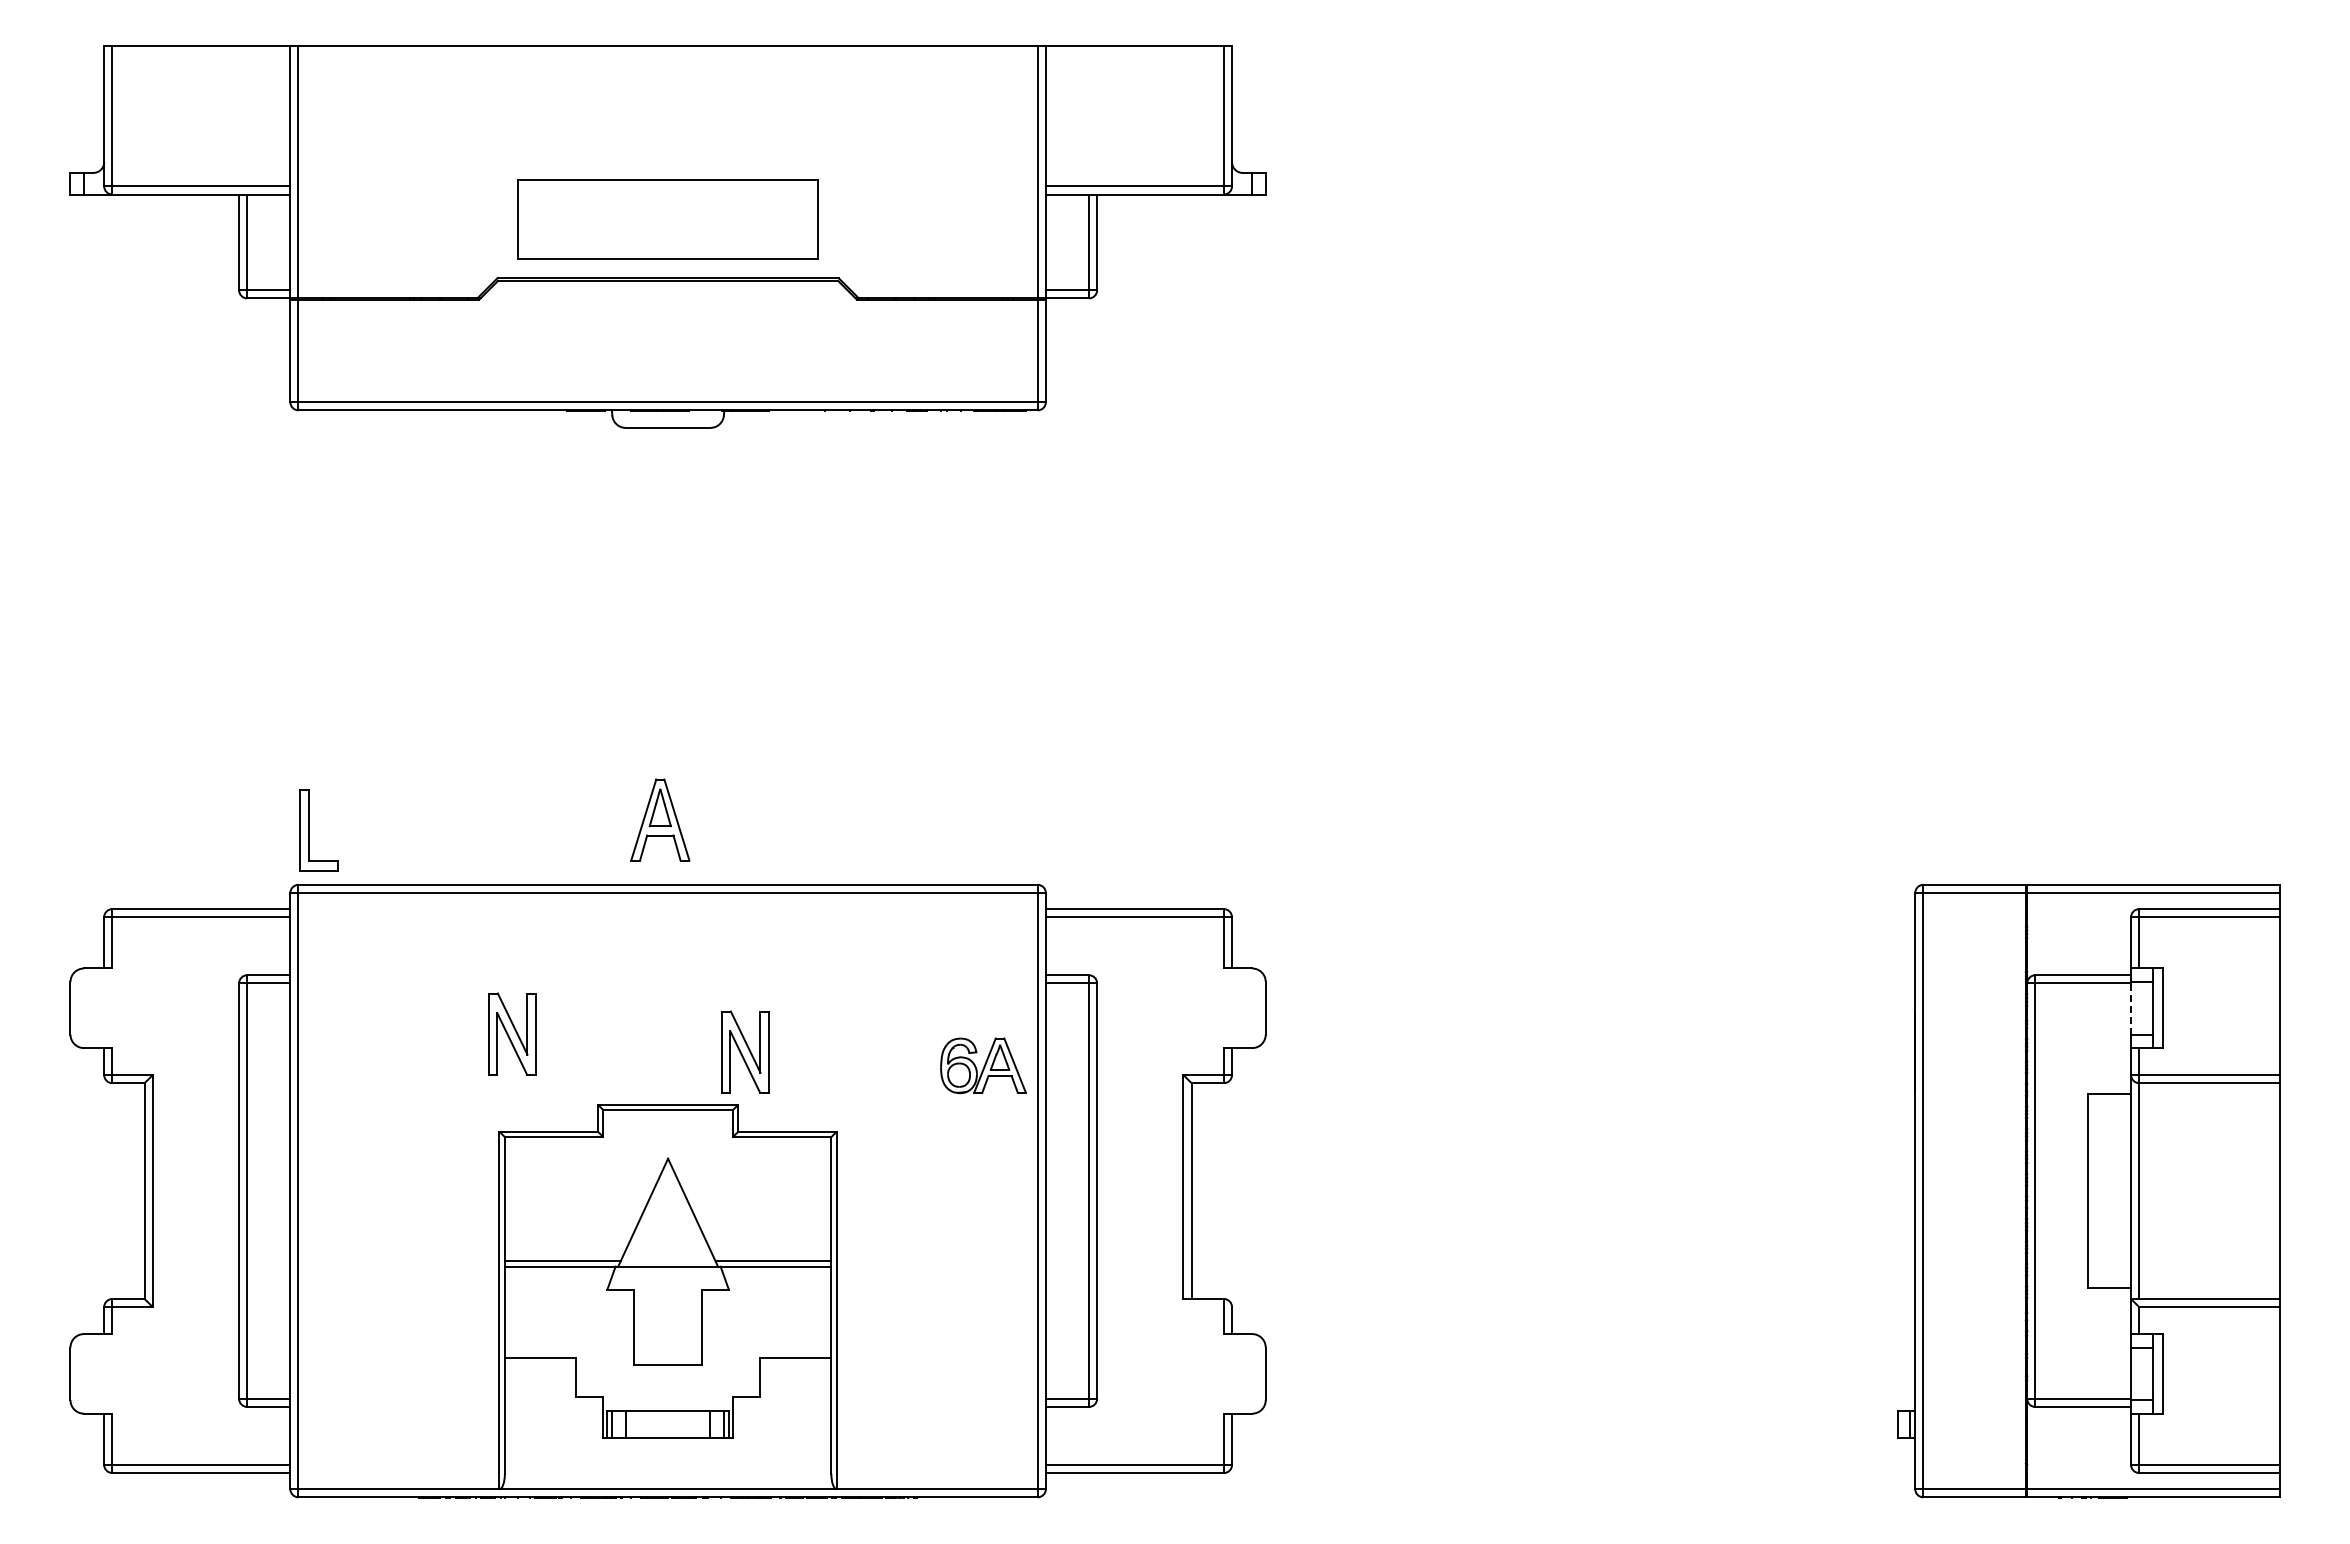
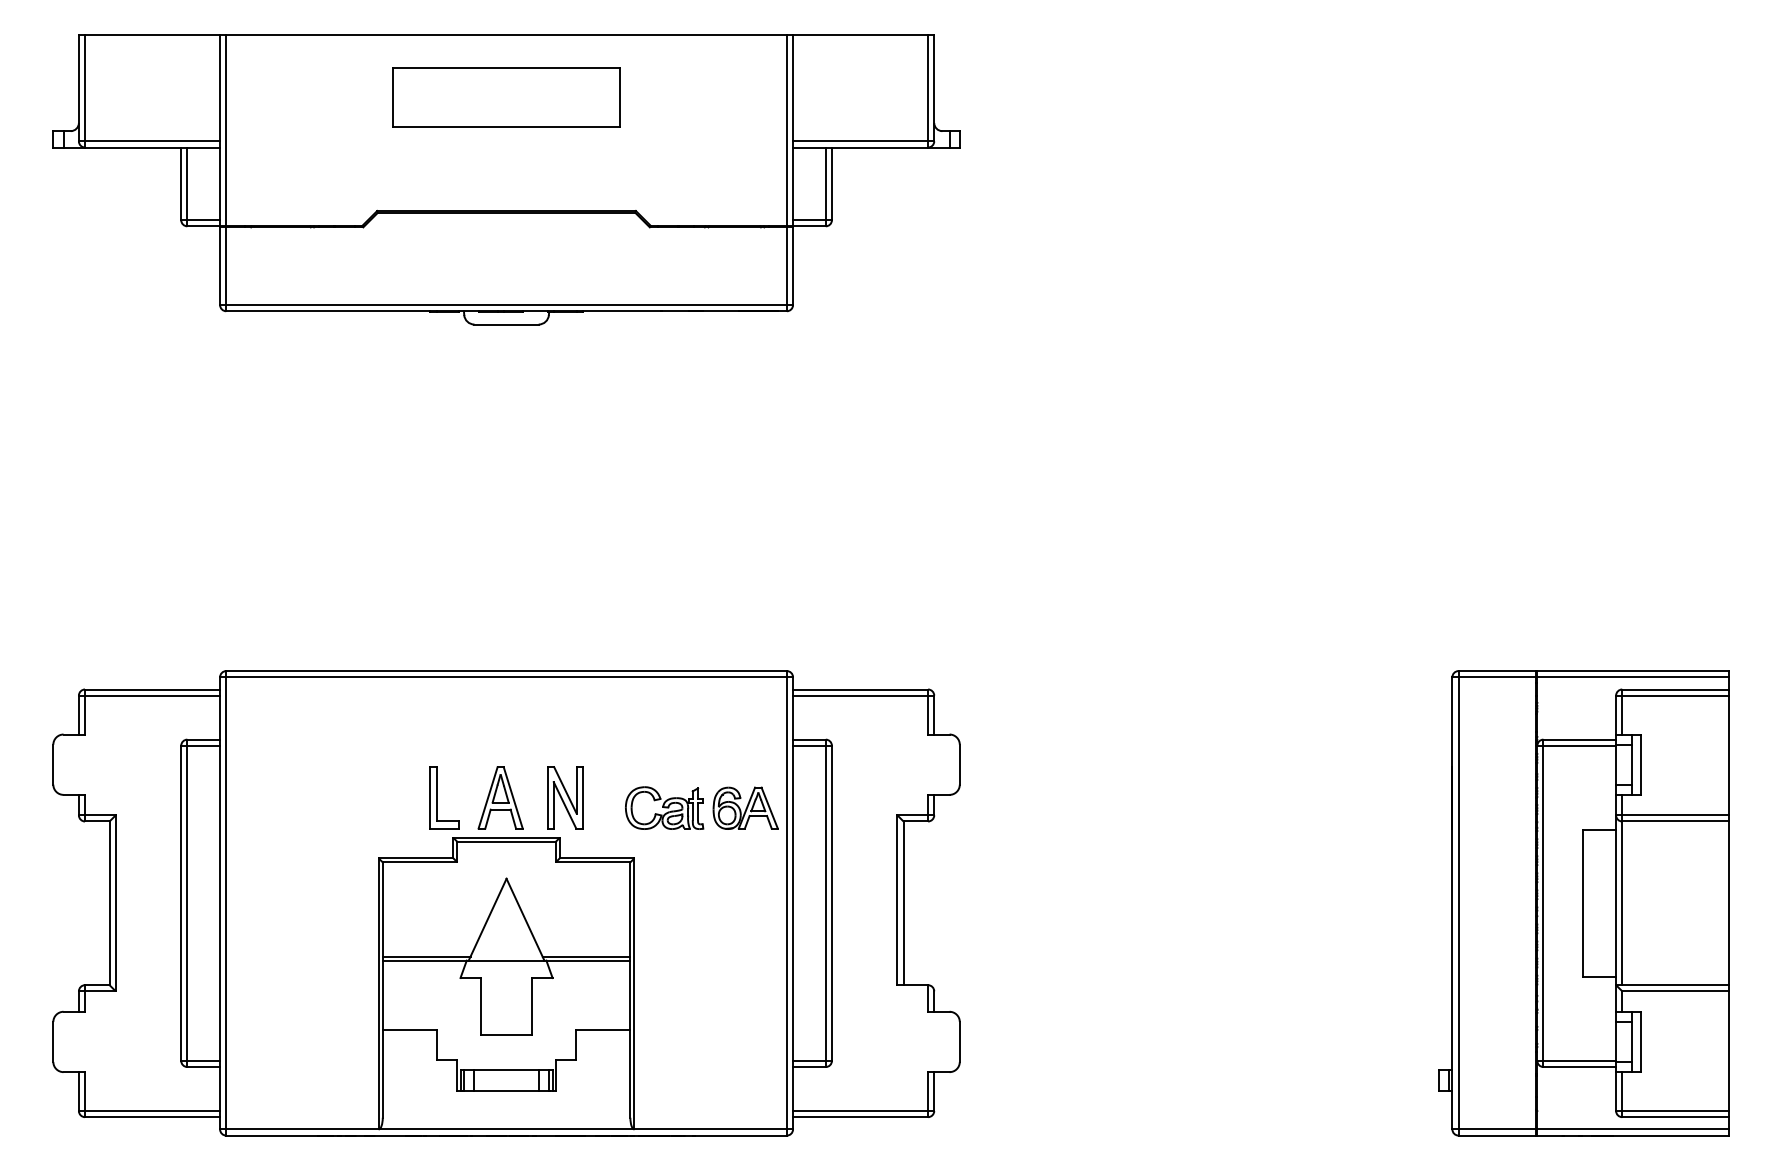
part: (667, 219) -> (506, 97), moved
part: (660, 819) -> (500, 797), moved
part: (309, 830) -> (437, 798), moved
line: (2131, 1007) -> (1616, 764), dashed -> solid
part: (512, 1033) -> (388, 783), removed
part: (876, 1065) -> (664, 808), added

